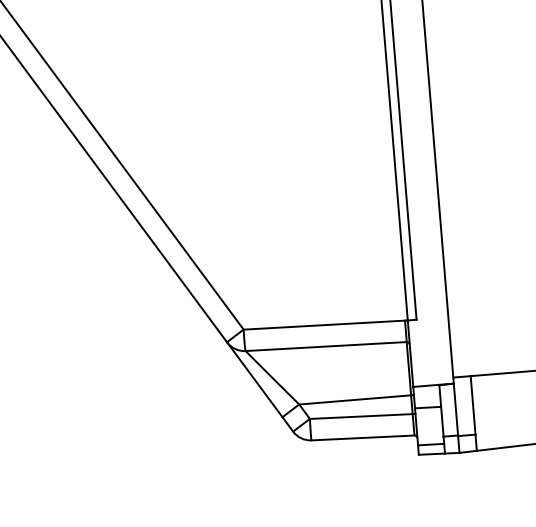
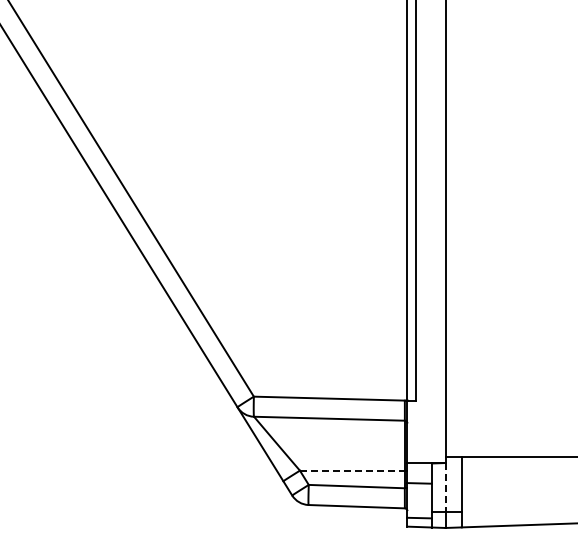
line: (355, 399) -> (352, 470), solid -> dashed
line: (455, 409) -> (445, 487), solid -> dashed

